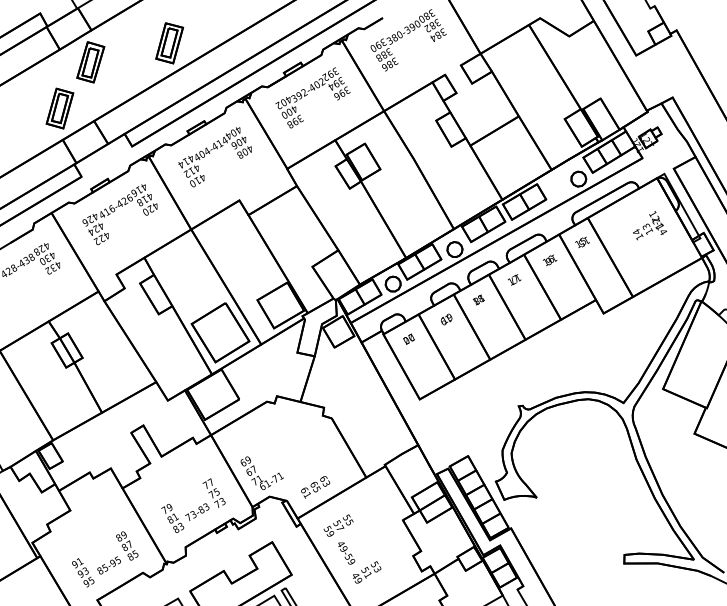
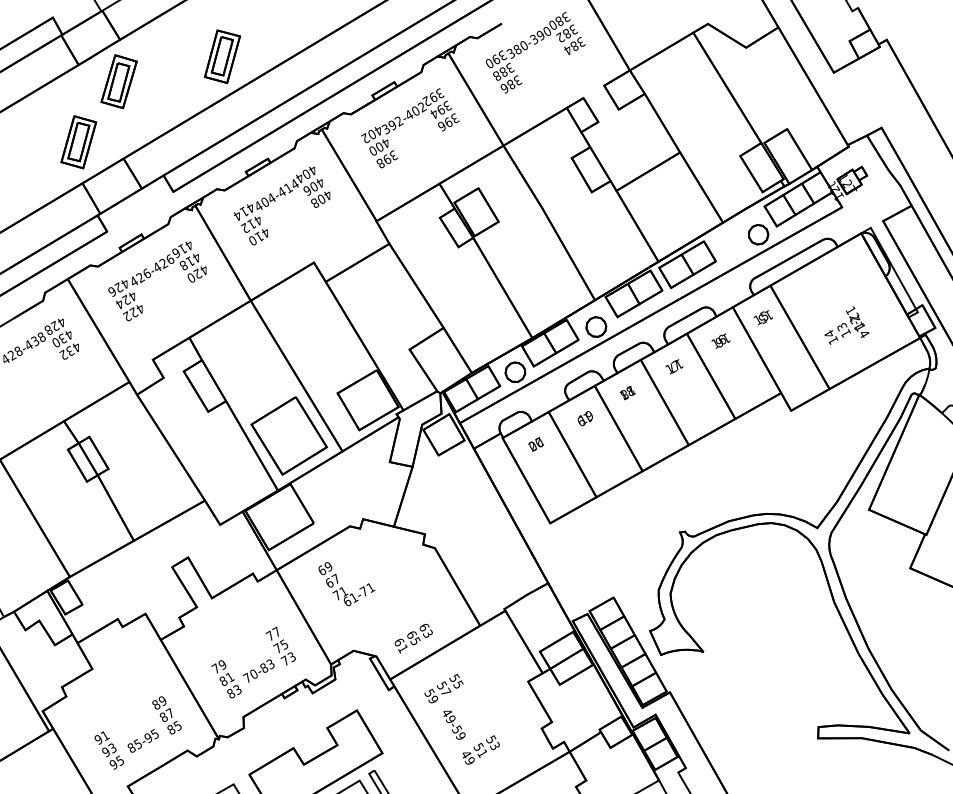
text: (106, 211) -> (139, 277), 416-426 -> 426-426
text: (649, 225) -> (846, 325), moved
text: (261, 473) -> (346, 584), moved
text: (193, 514) -> (253, 674), 73-83 -> 70-83

